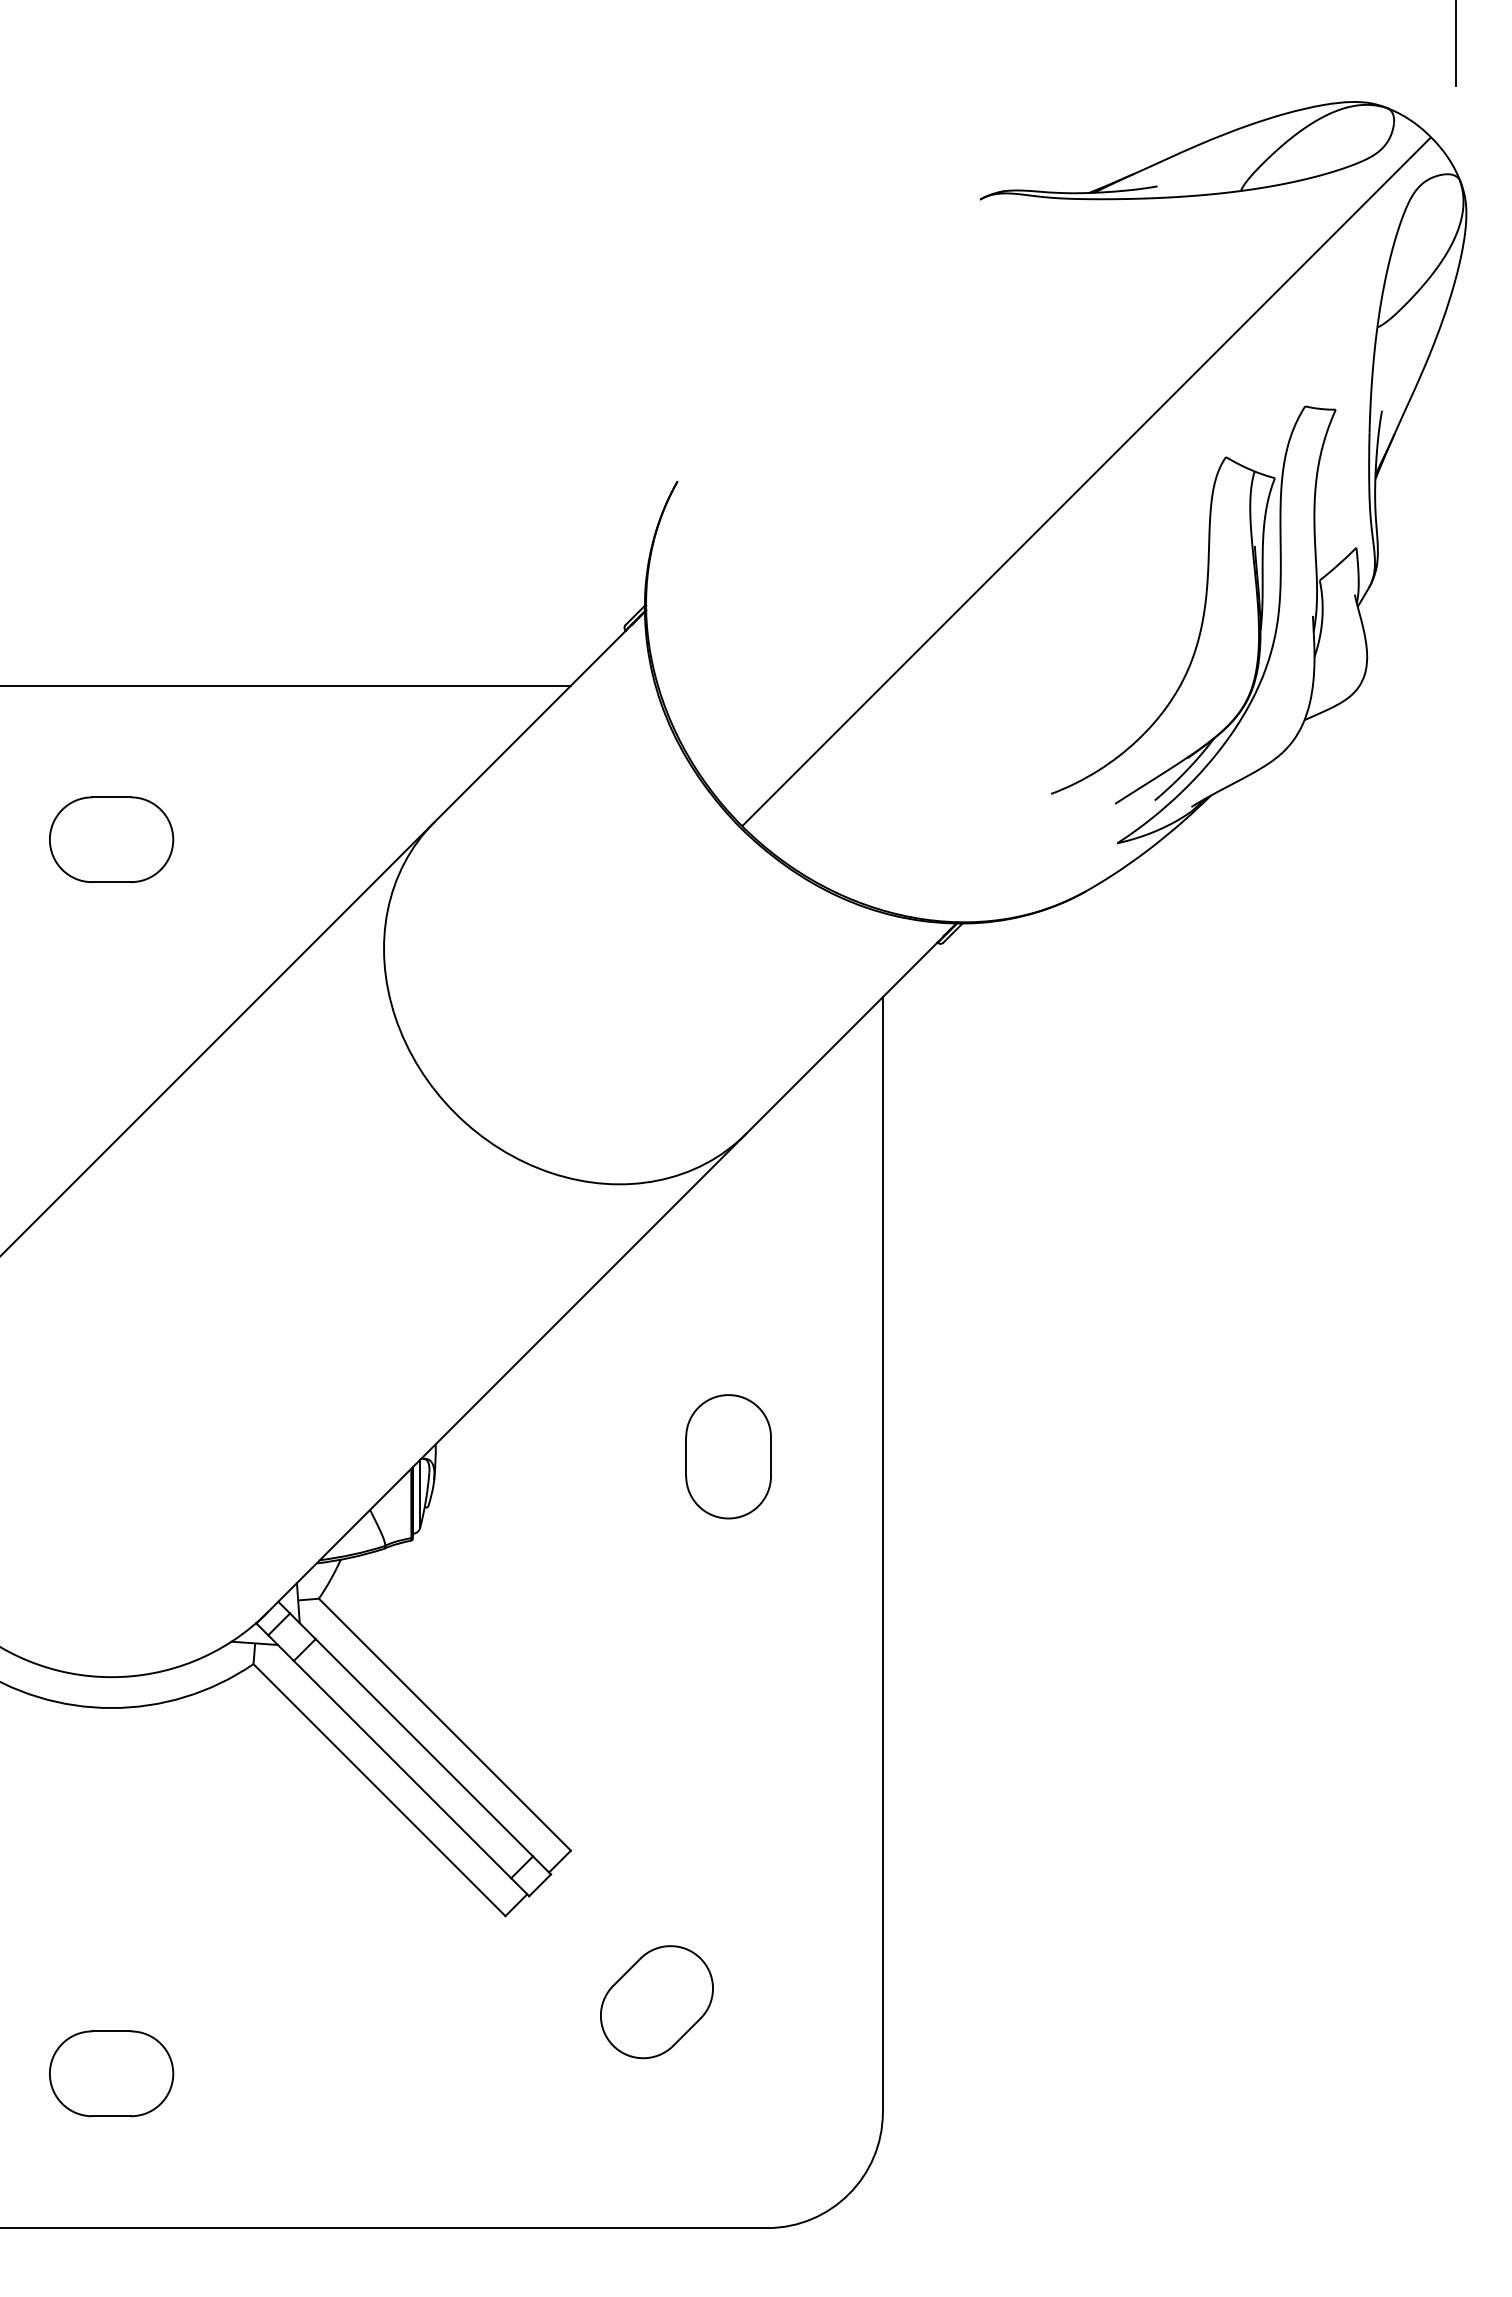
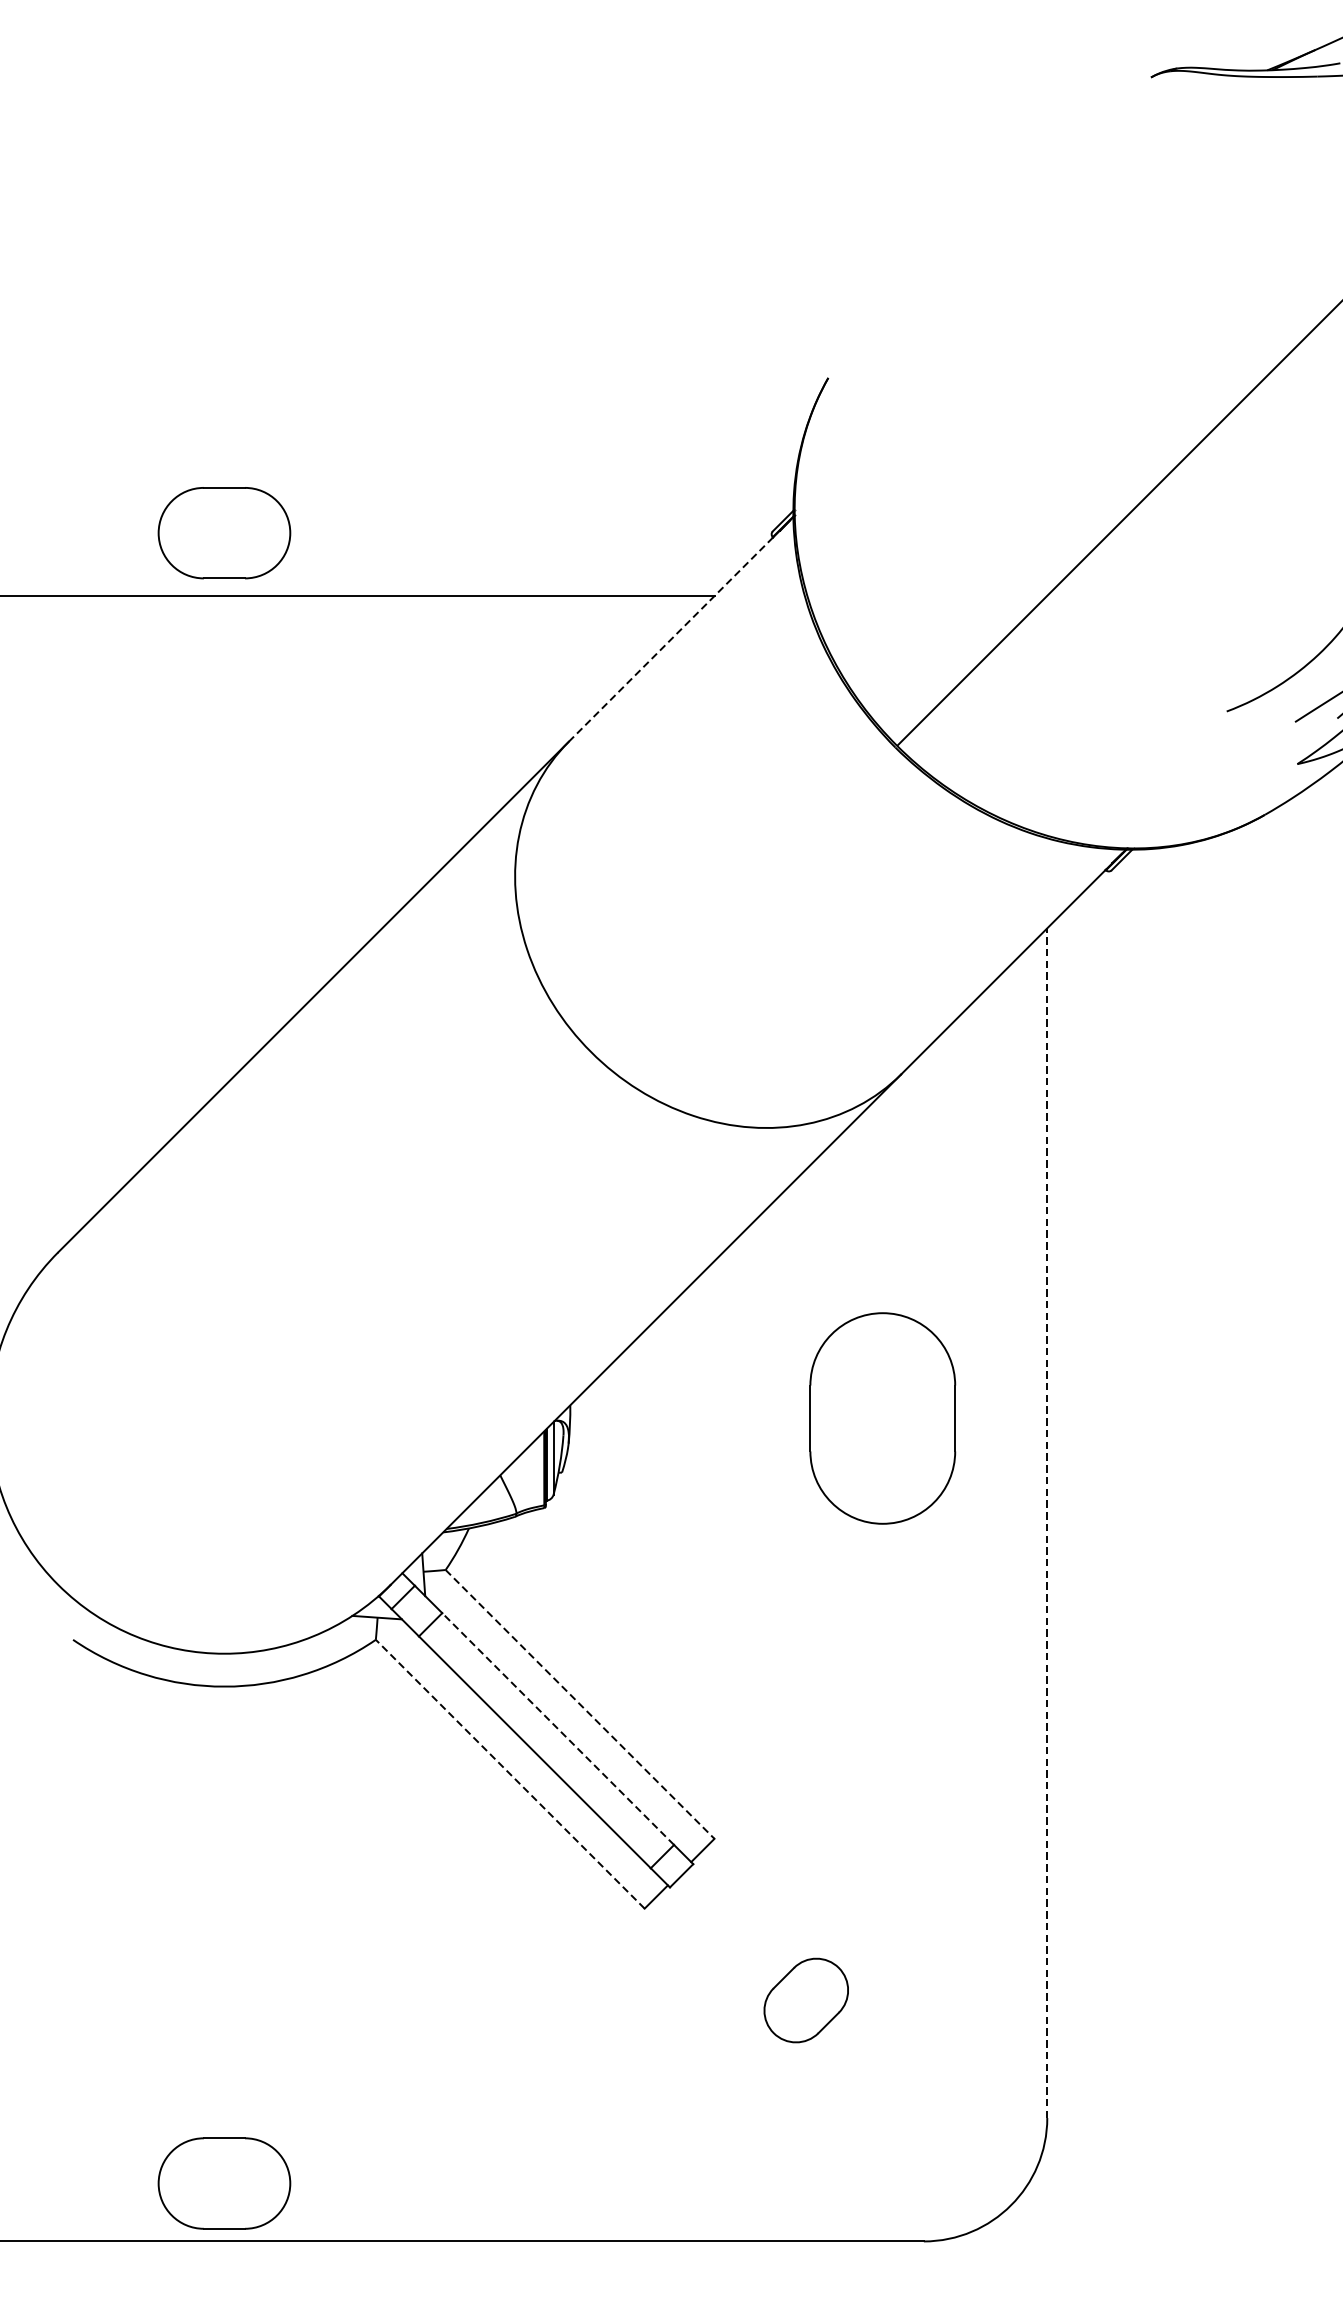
line: (529, 726) -> (670, 639), solid -> dashed
part: (111, 839) -> (224, 532), moved
part: (728, 1456) -> (882, 1418), size x1.6
line: (882, 1554) -> (1046, 1522), solid -> dashed
line: (445, 1725) -> (580, 1705), solid -> dashed
line: (424, 1747) -> (558, 1728), solid -> dashed
line: (379, 1789) -> (510, 1773), solid -> dashed
part: (656, 2002) -> (805, 2000), size x0.7
part: (111, 2073) -> (224, 2183), moved

